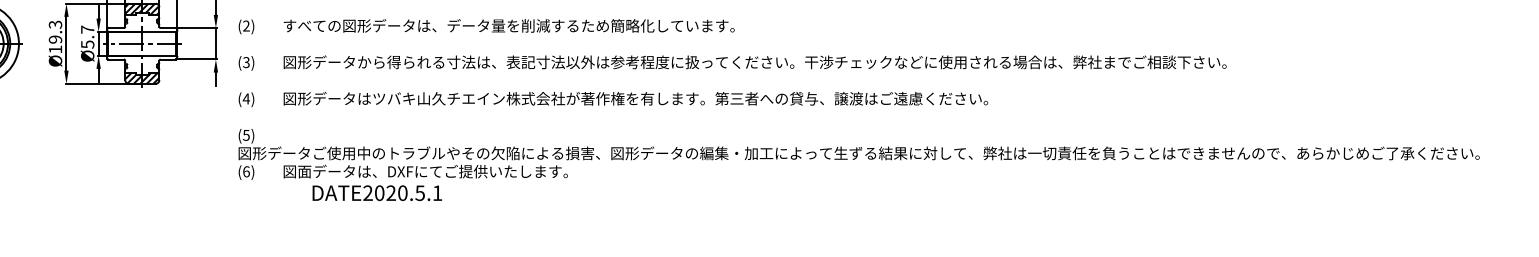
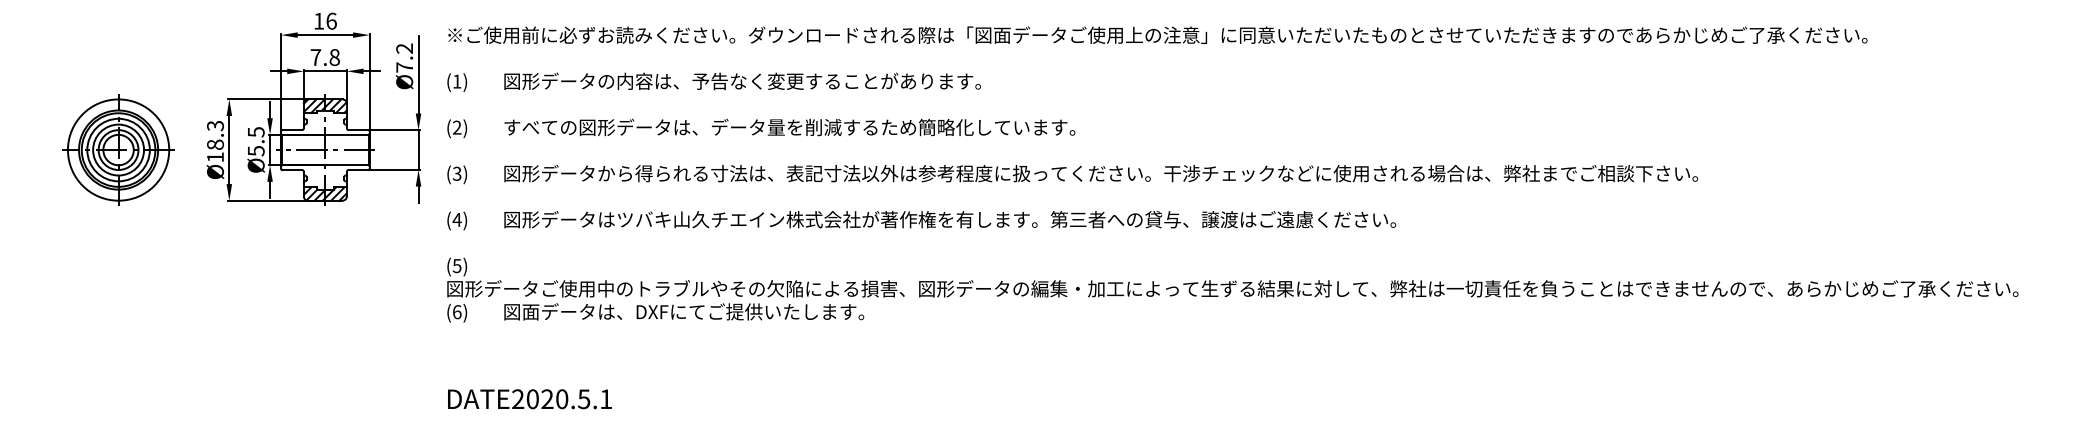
text: (87, 29) -> (256, 132), Ø5.7 -> Ø5.5
text: (55, 39) -> (215, 144), Ø19.3 -> Ø18.3
text: (377, 193) -> (529, 399), moved

